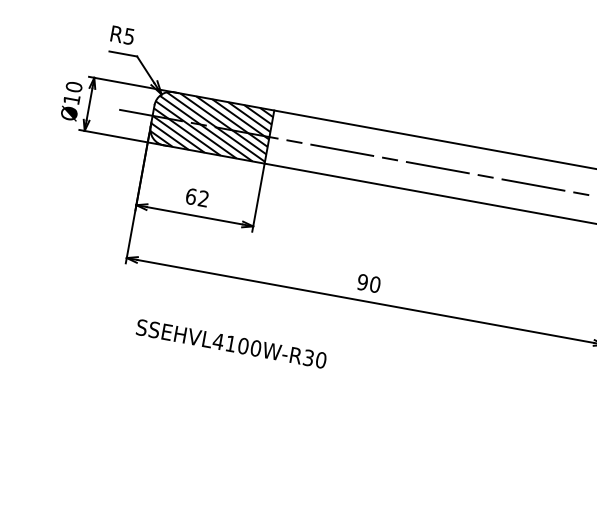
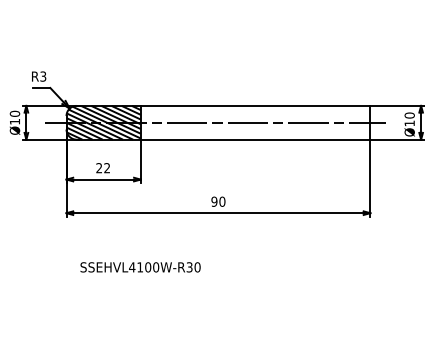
text: (129, 34) -> (43, 75), R5 -> R3
text: (191, 197) -> (99, 168), 62 -> 22
text: (231, 344) -> (140, 267), moved

